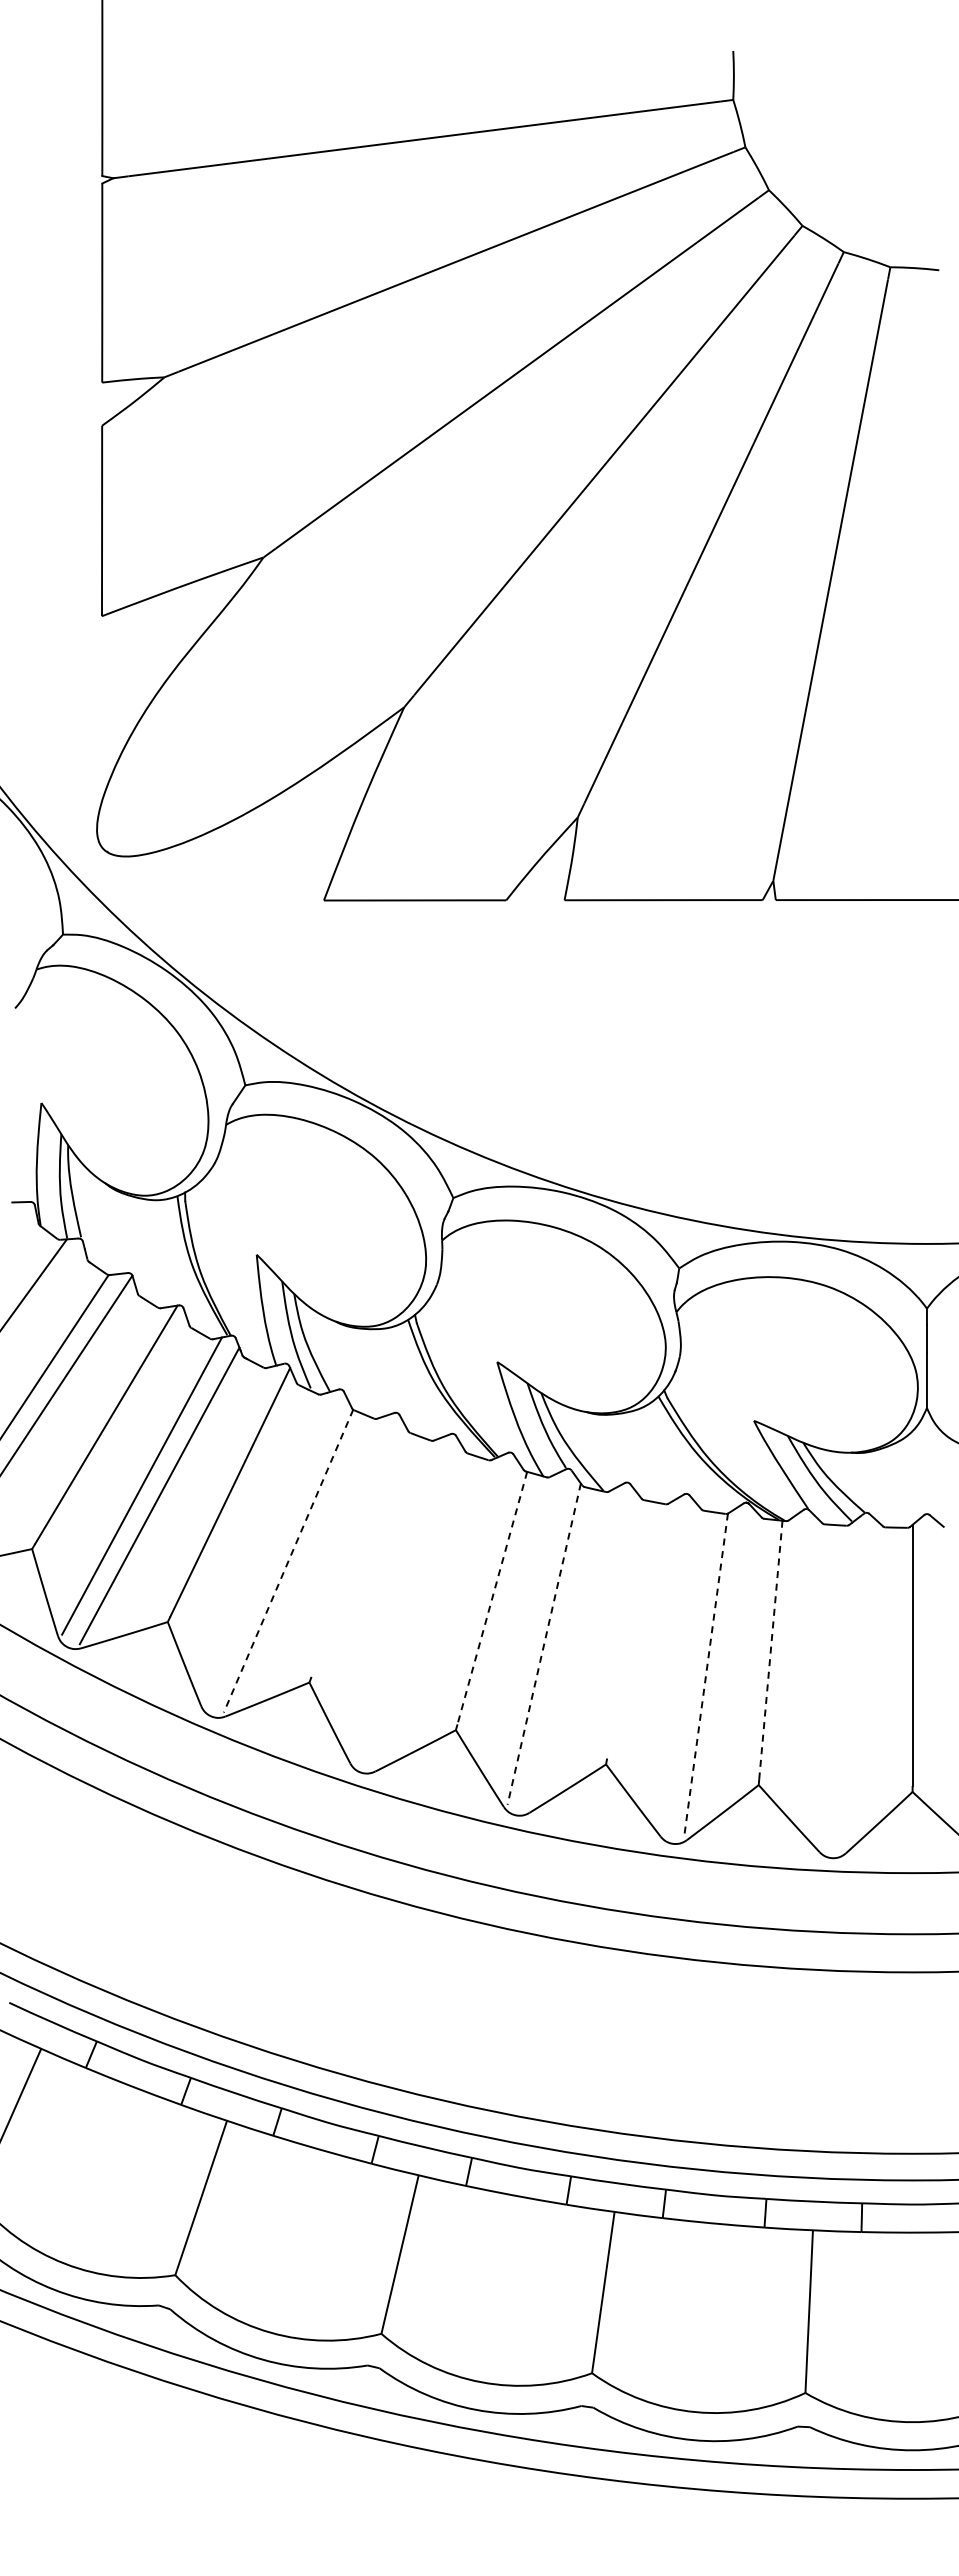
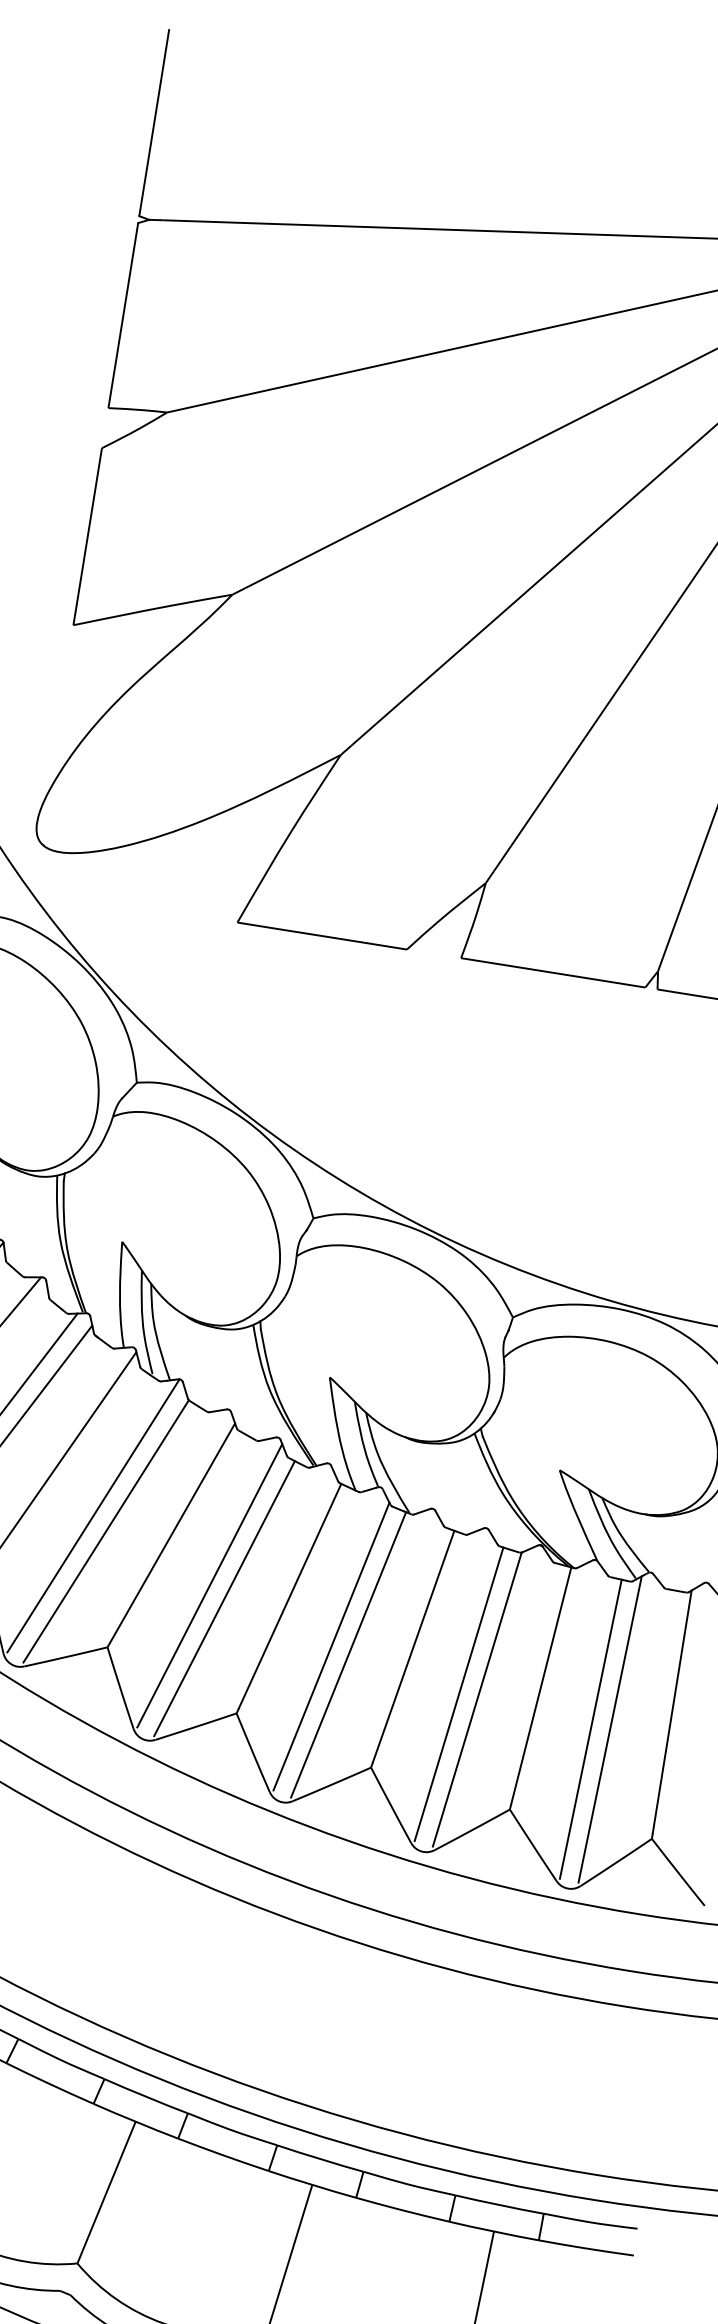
line: (272, 1546) -> (93, 1515), added
line: (358, 1551) -> (172, 1532), added
line: (288, 1561) -> (106, 1531), dashed -> solid
line: (492, 1598) -> (290, 1596), dashed -> solid
line: (406, 1600) -> (209, 1585), added
line: (423, 1611) -> (224, 1598), added
line: (630, 1630) -> (413, 1646), added
line: (544, 1644) -> (331, 1646), dashed -> solid
line: (563, 1649) -> (348, 1654), added
line: (770, 1649) -> (541, 1685), dashed -> solid
line: (685, 1672) -> (458, 1693), added
line: (706, 1675) -> (477, 1699), dashed -> solid
line: (849, 1684) -> (609, 1729), added
line: (829, 1687) -> (590, 1729), added

